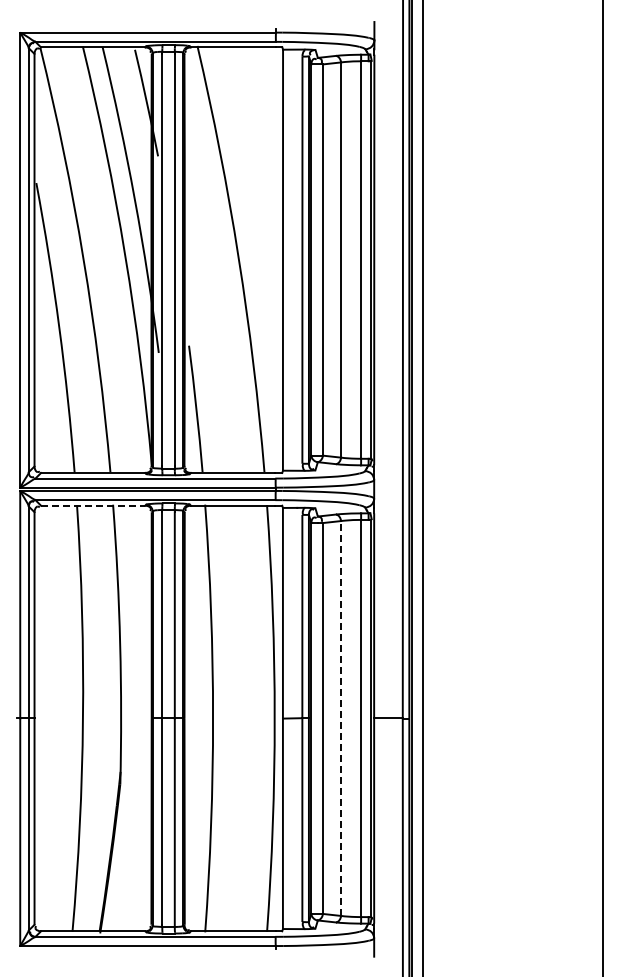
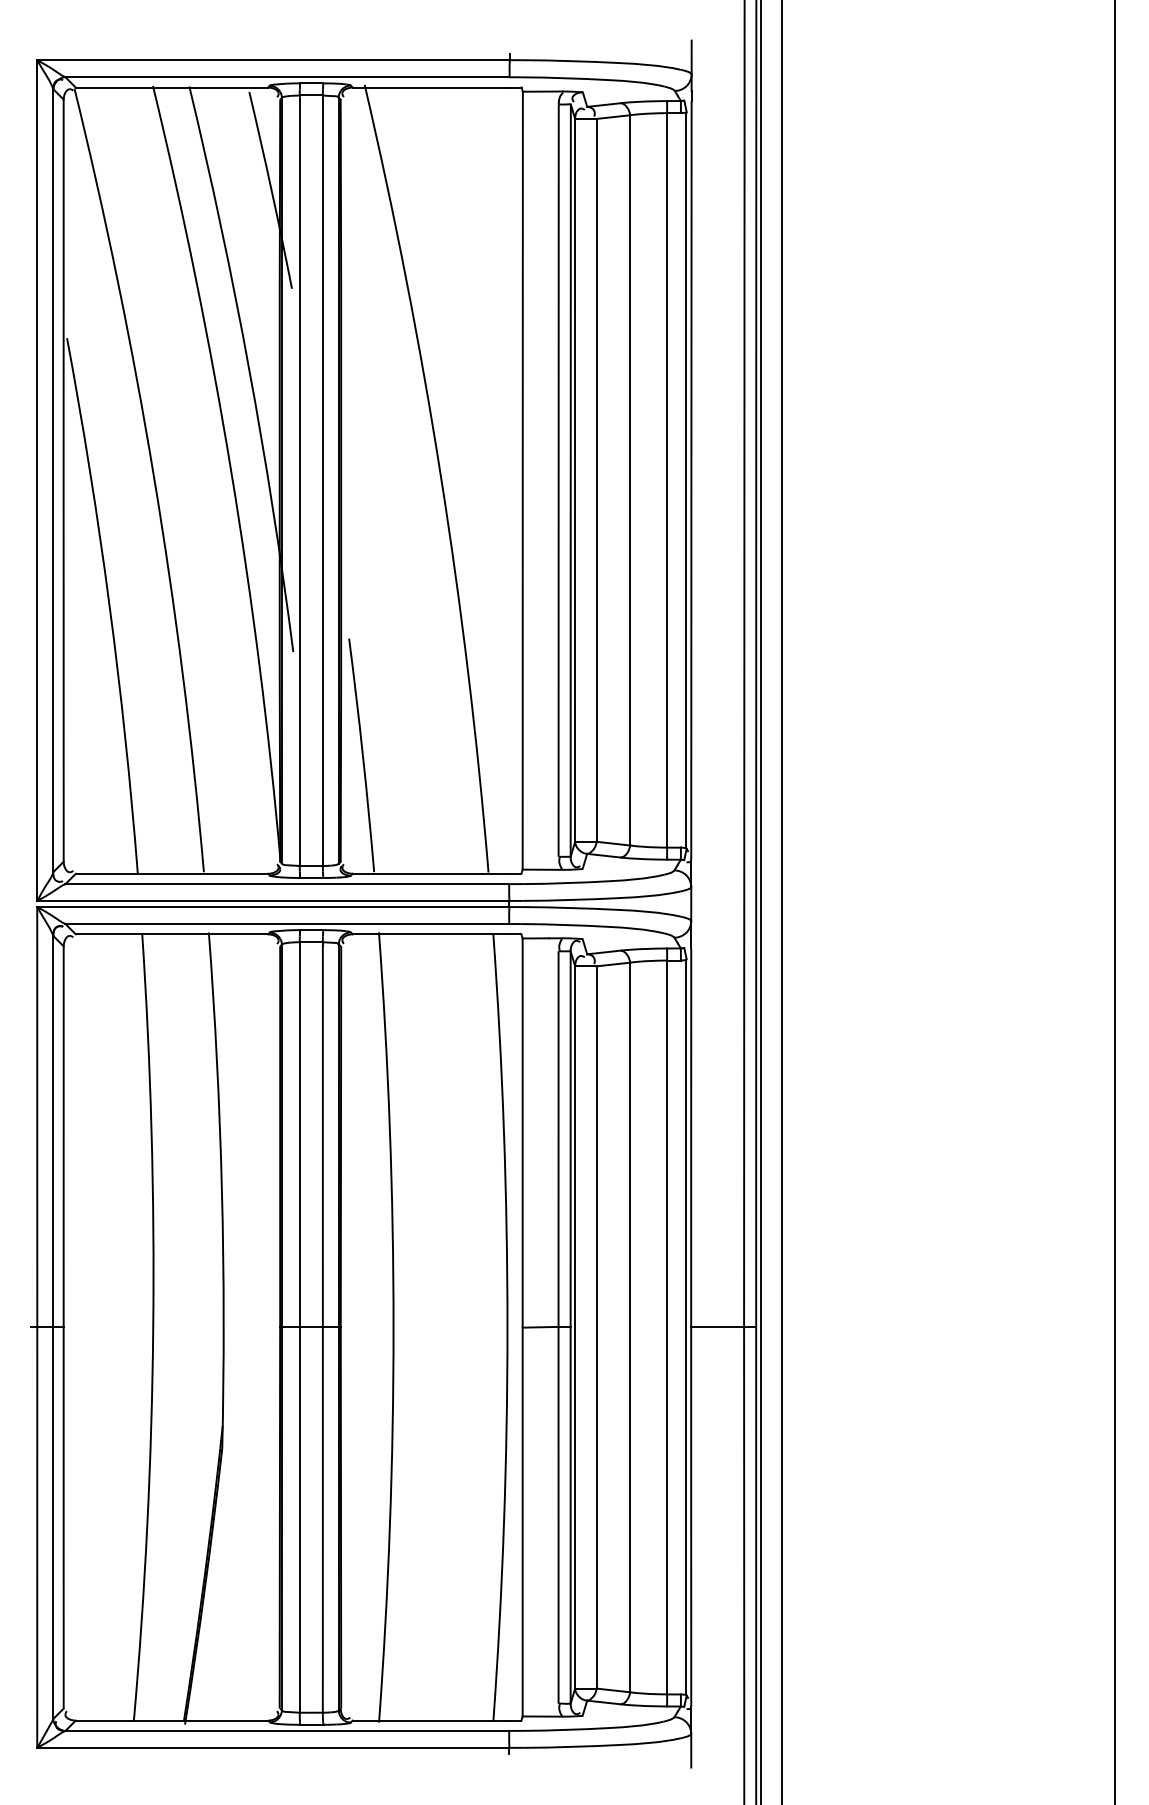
line: (93, 505) -> (172, 933), dashed -> solid
line: (341, 718) -> (630, 1327), dashed -> solid

